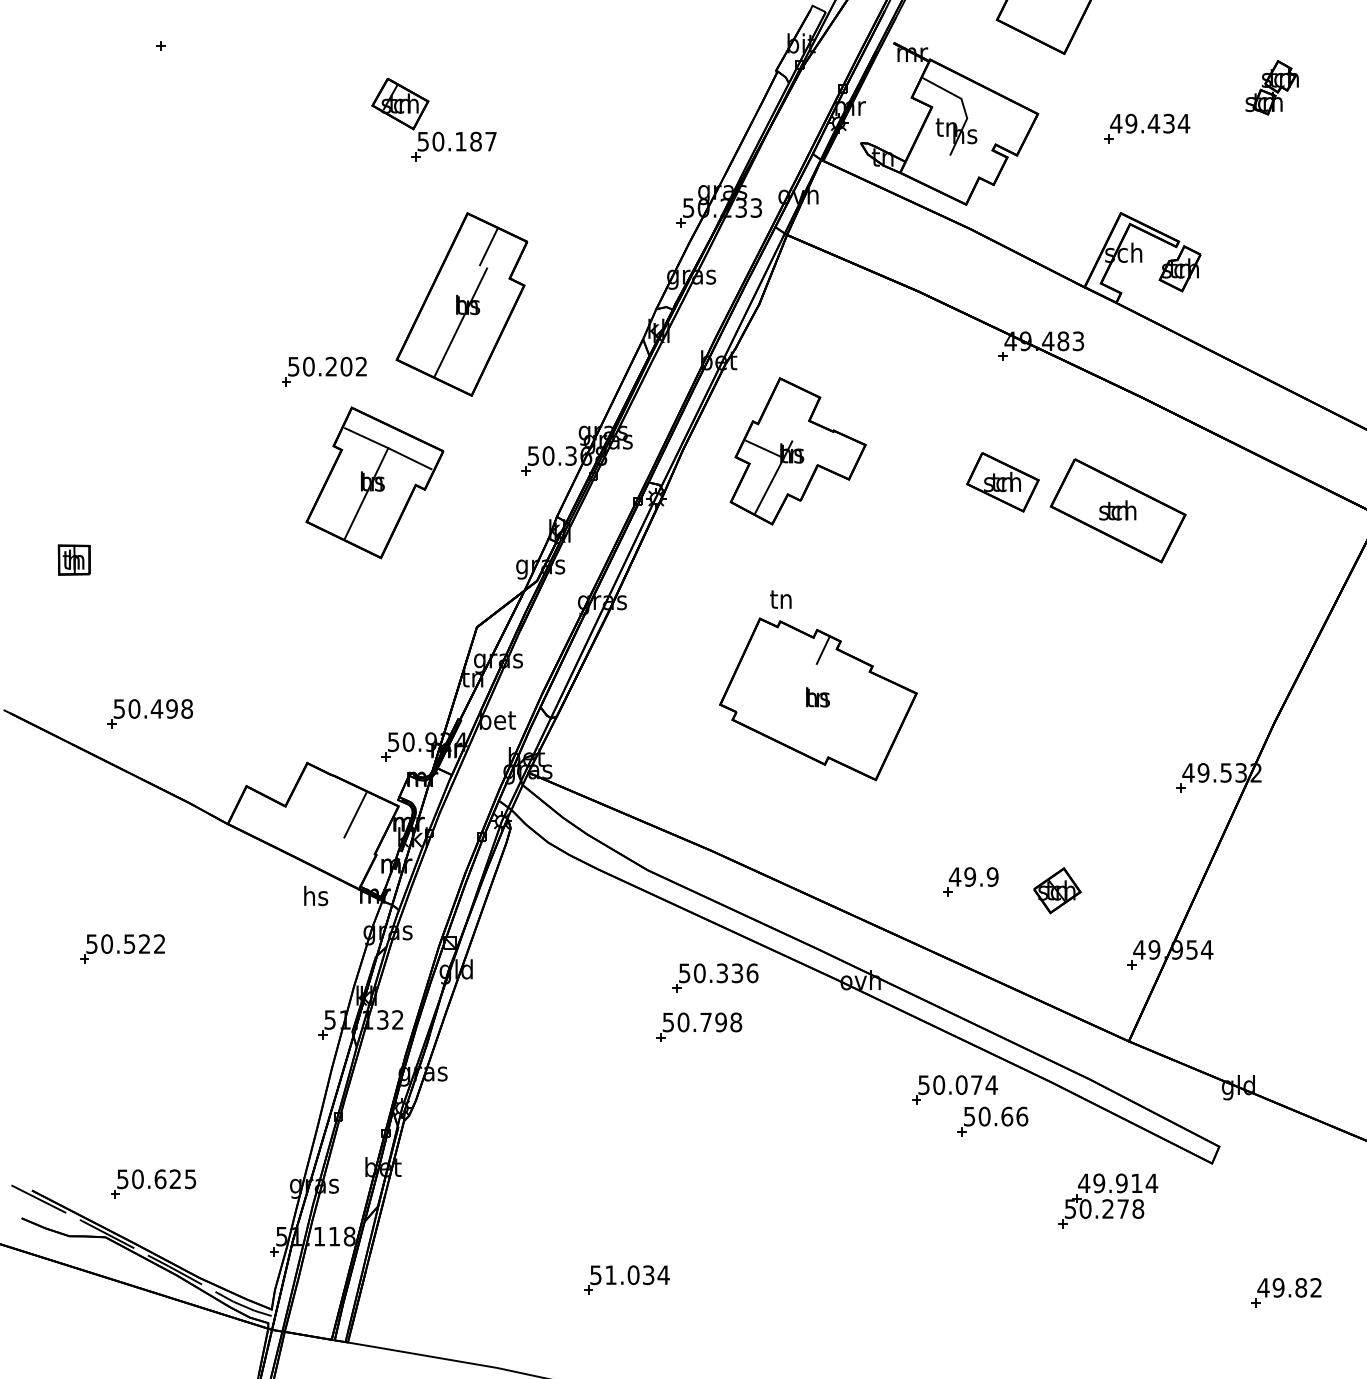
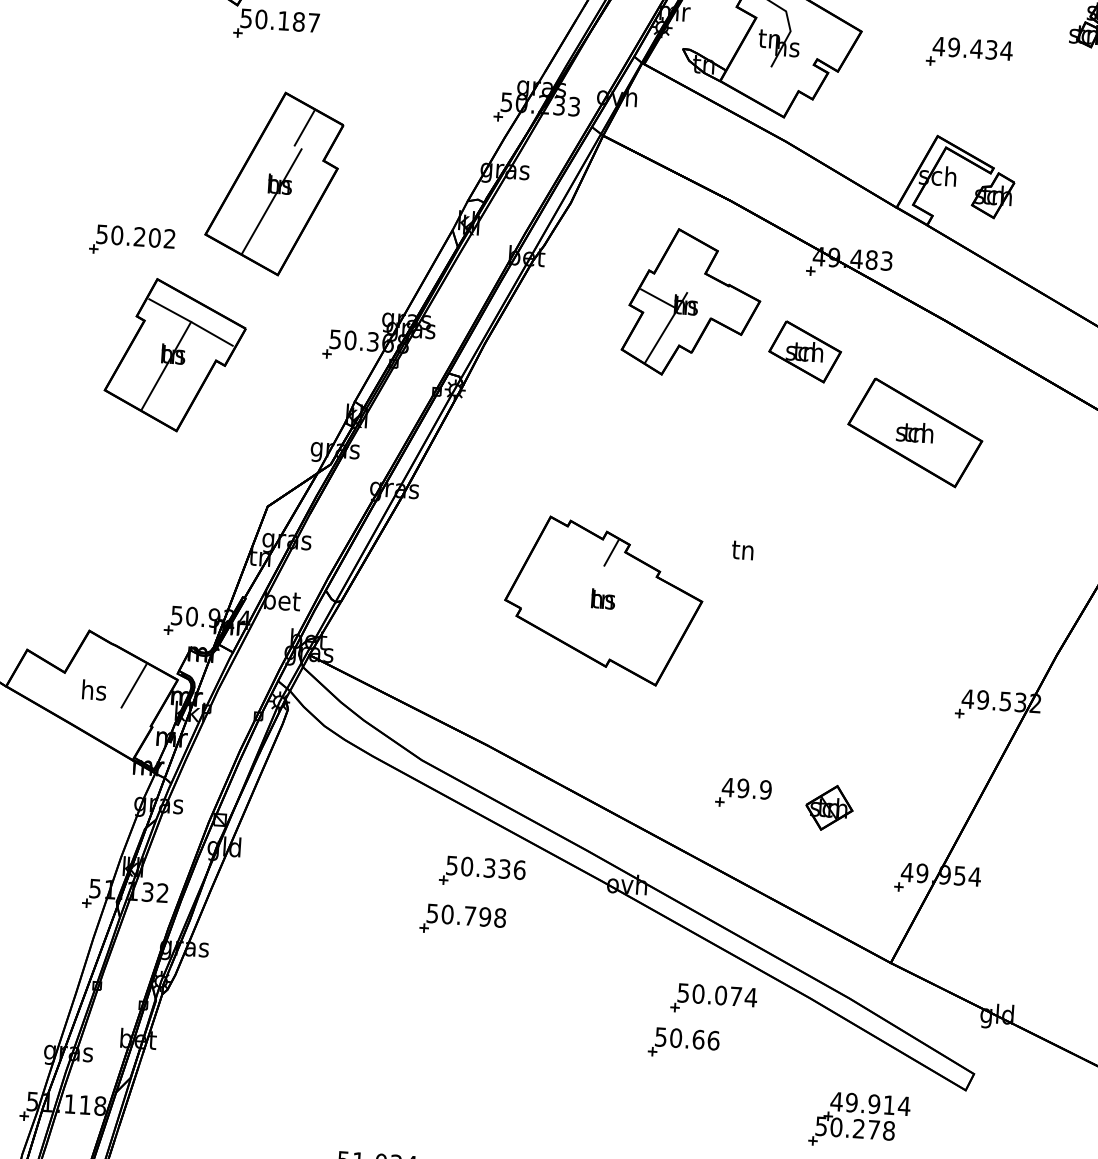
part: (797, 451) -> (691, 303), moved
part: (1002, 482) -> (804, 352), moved
text: (780, 599) -> (742, 550), moved
text: (316, 895) -> (94, 689), moved
part: (992, 1121) -> (683, 1043), moved

